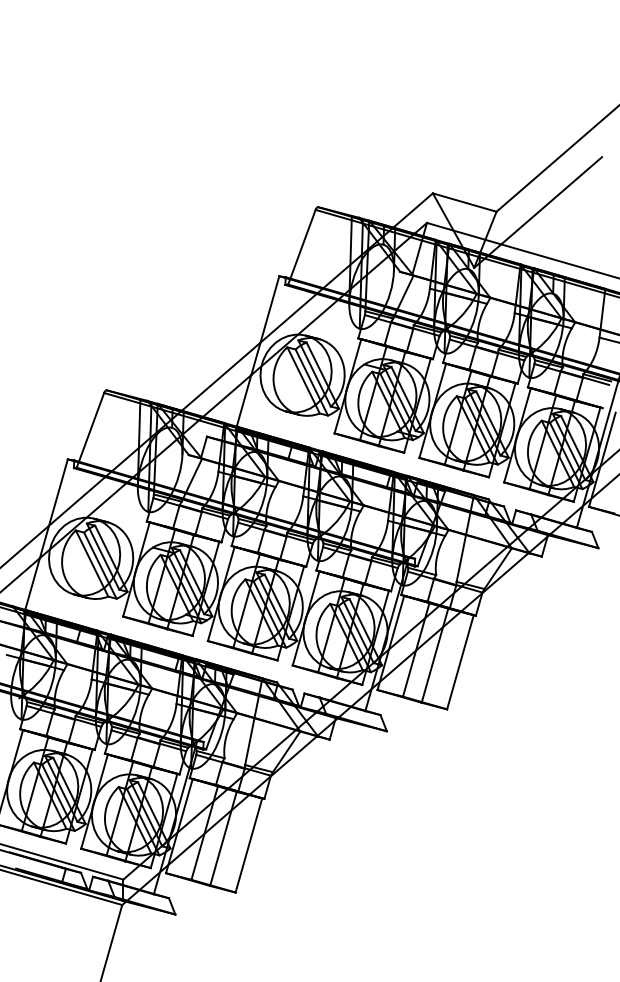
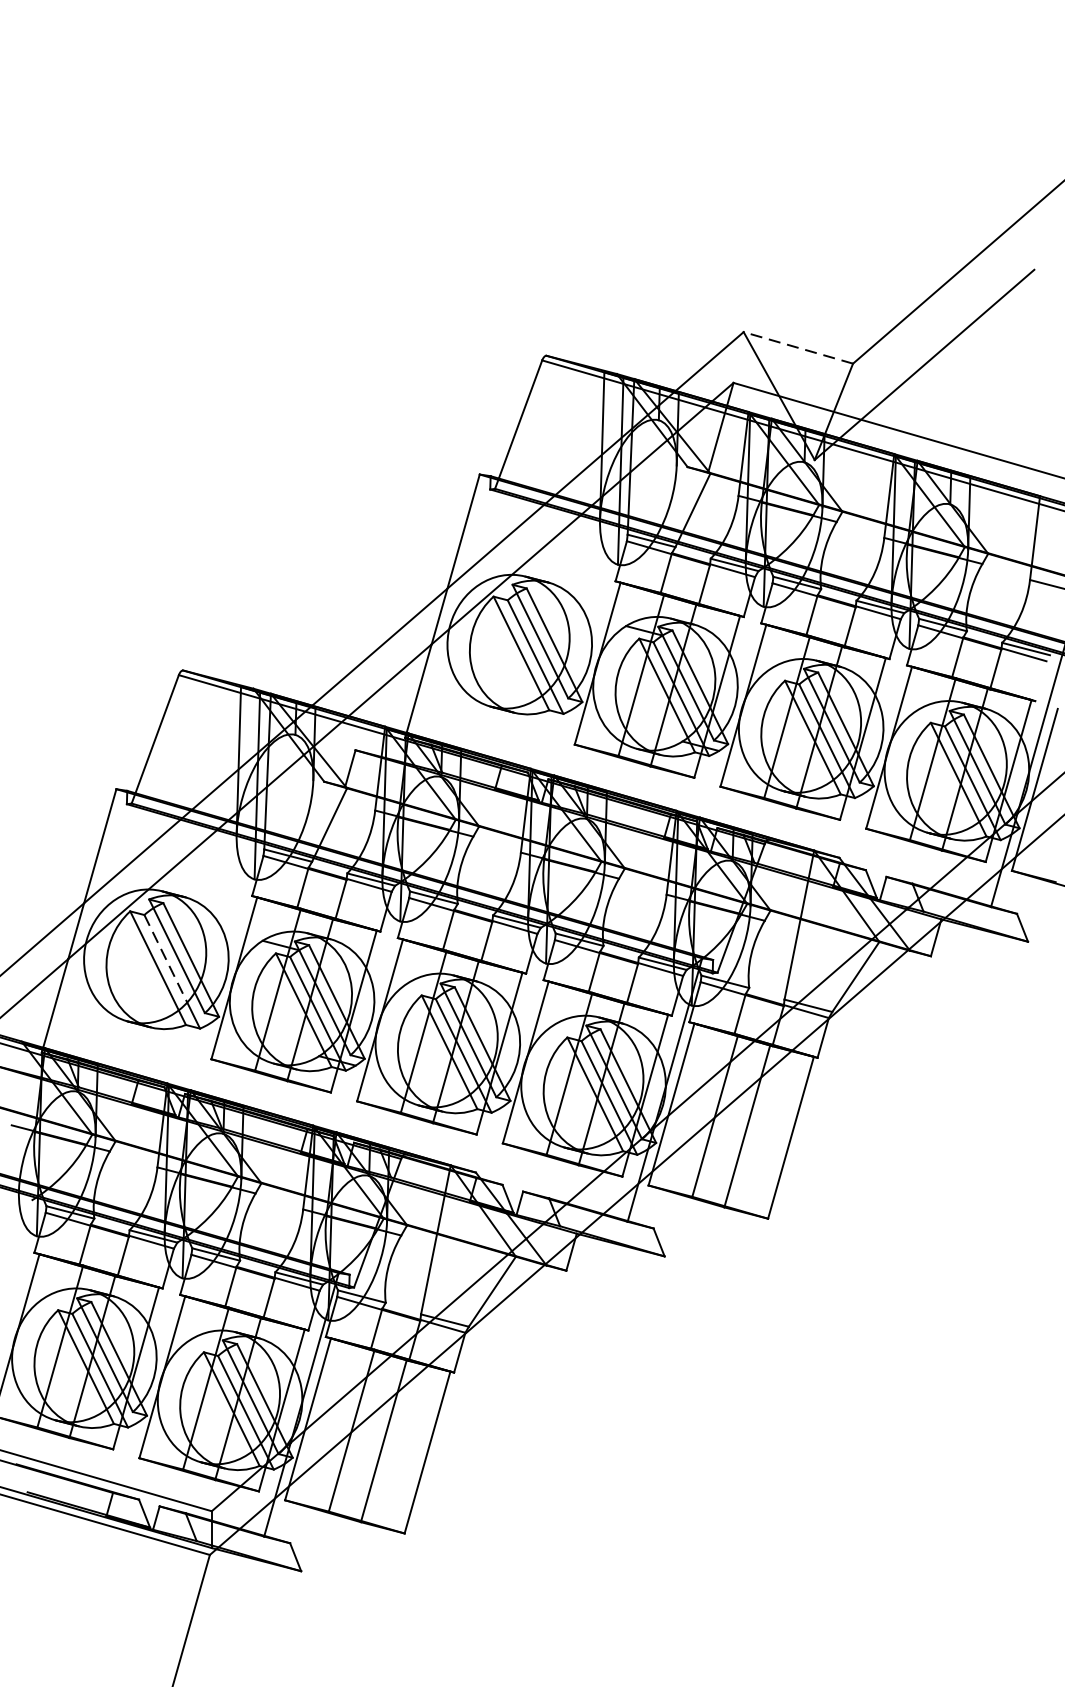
line: (464, 202) -> (797, 347), solid -> dashed
line: (96, 558) -> (165, 959), solid -> dashed

